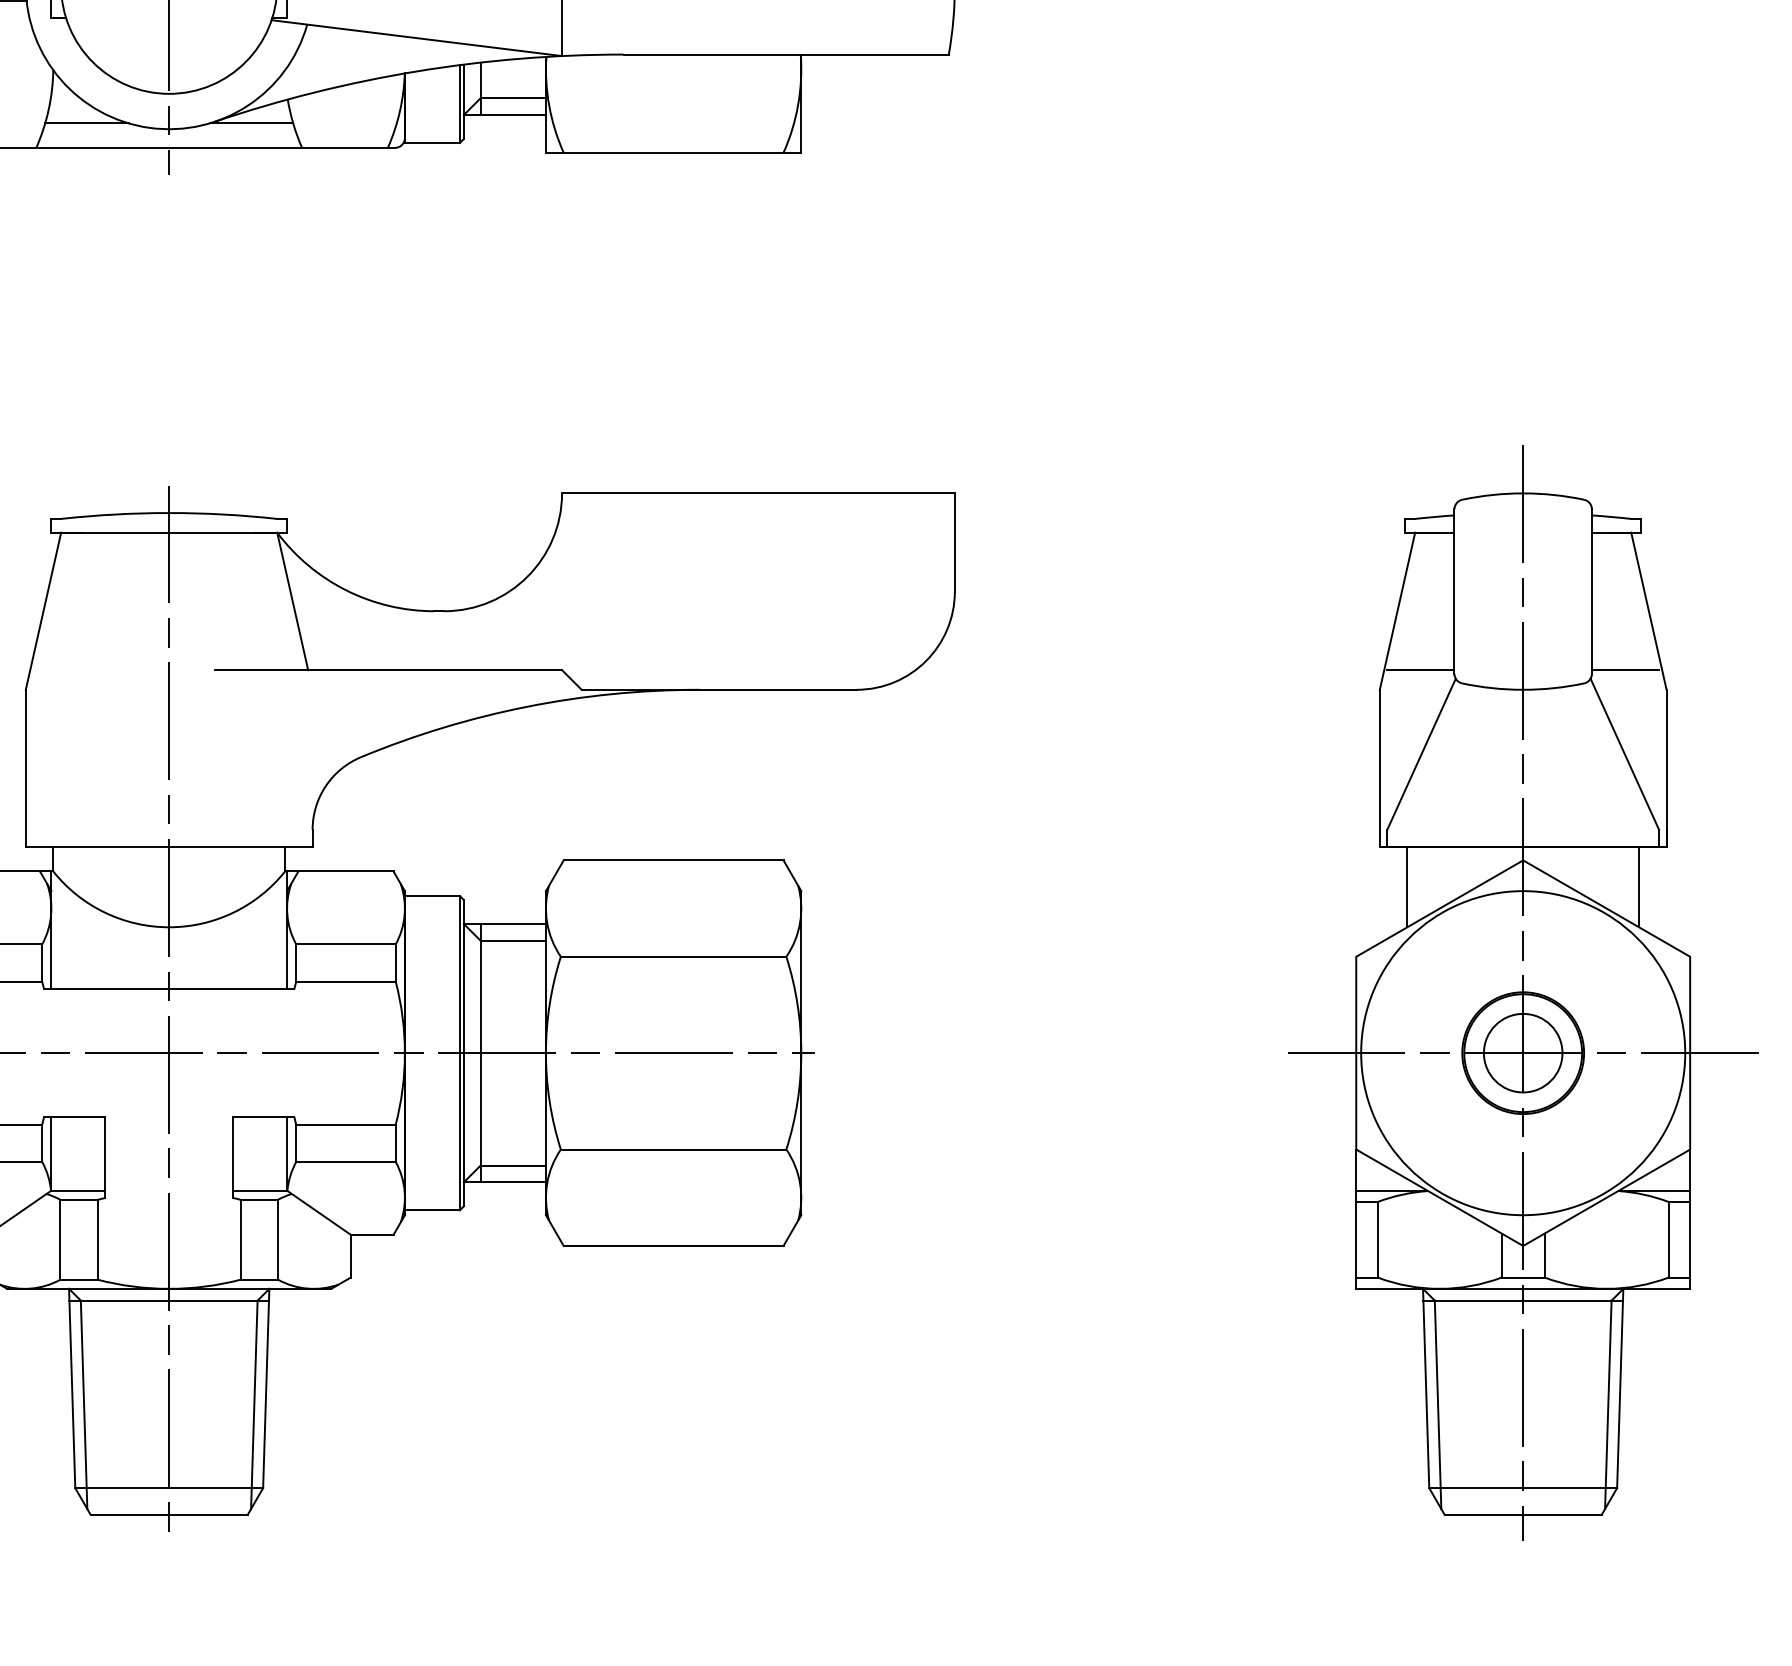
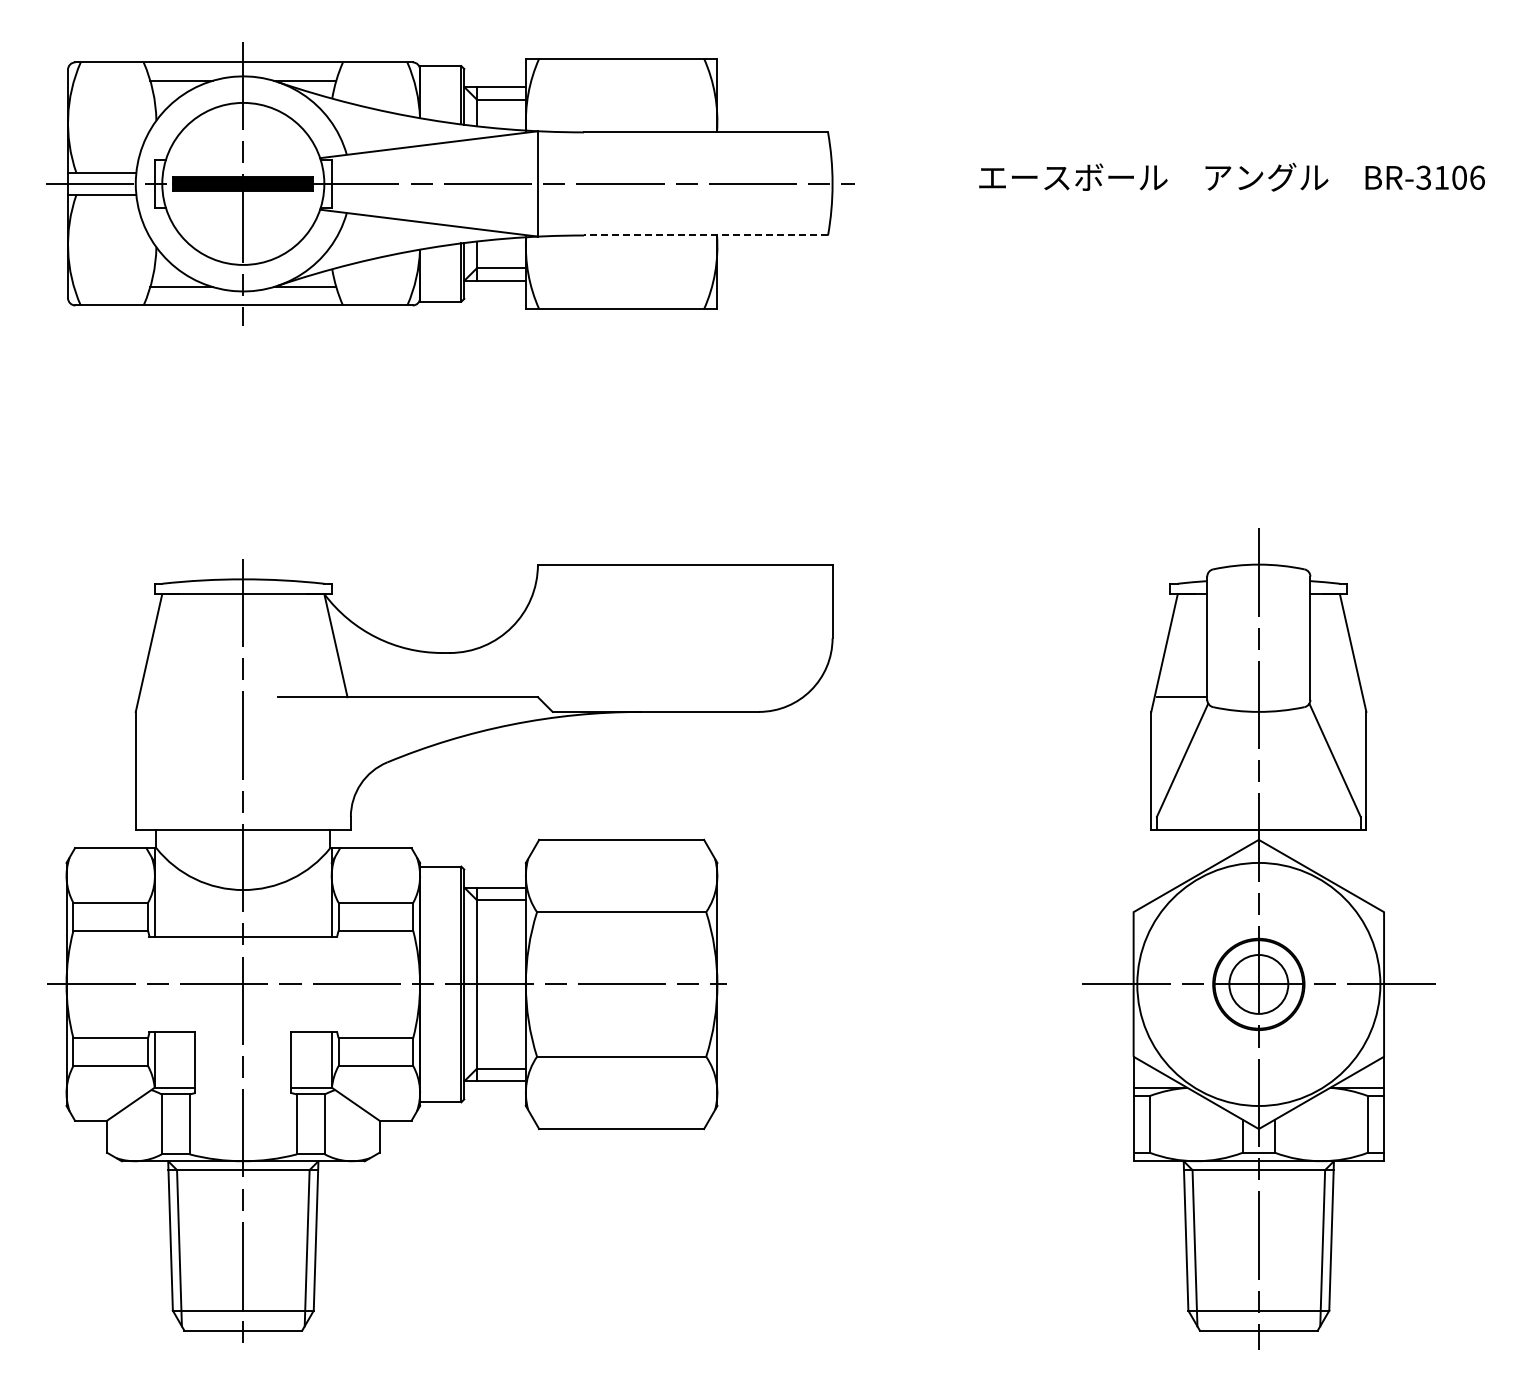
line: (786, 54) -> (706, 235), solid -> dashed
line: (1625, 670) -> (1335, 697), removed
line: (1406, 886) -> (1171, 859), removed
line: (1638, 886) -> (1345, 859), removed

